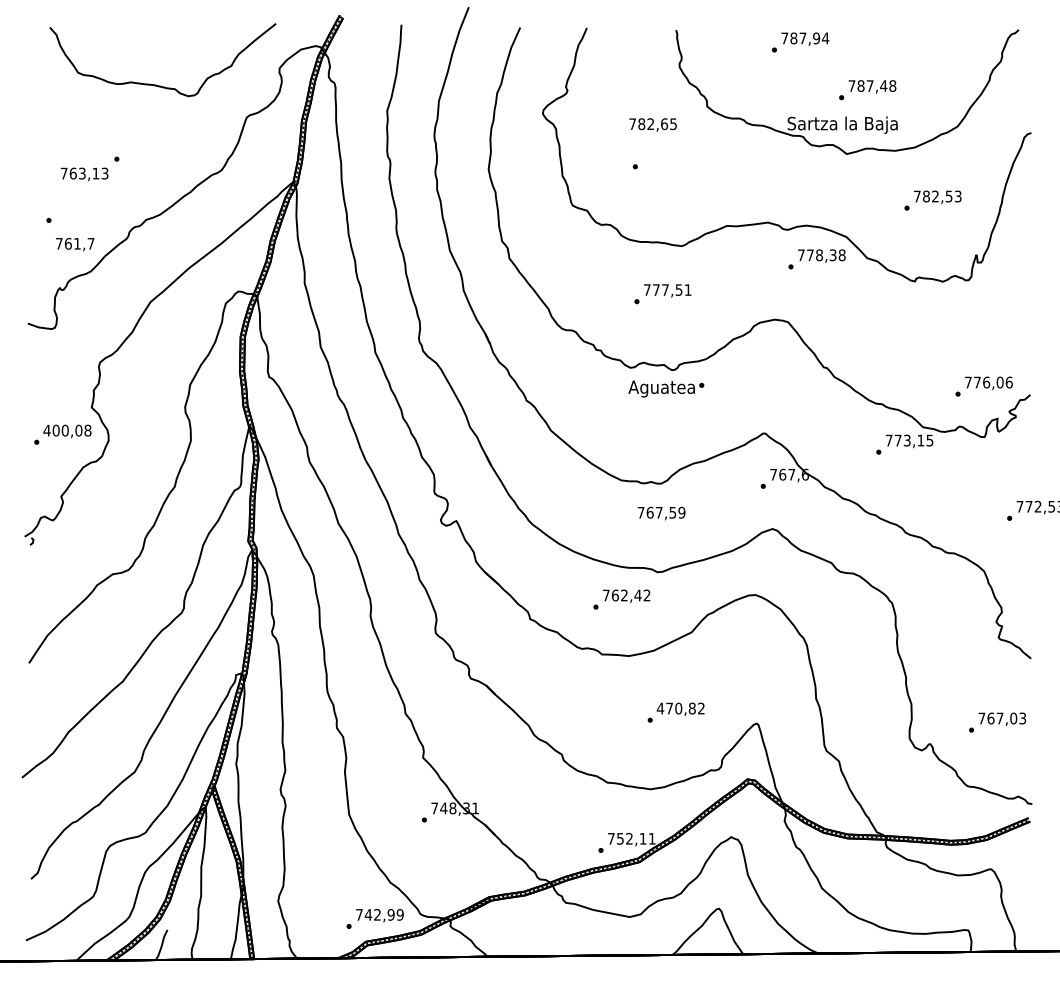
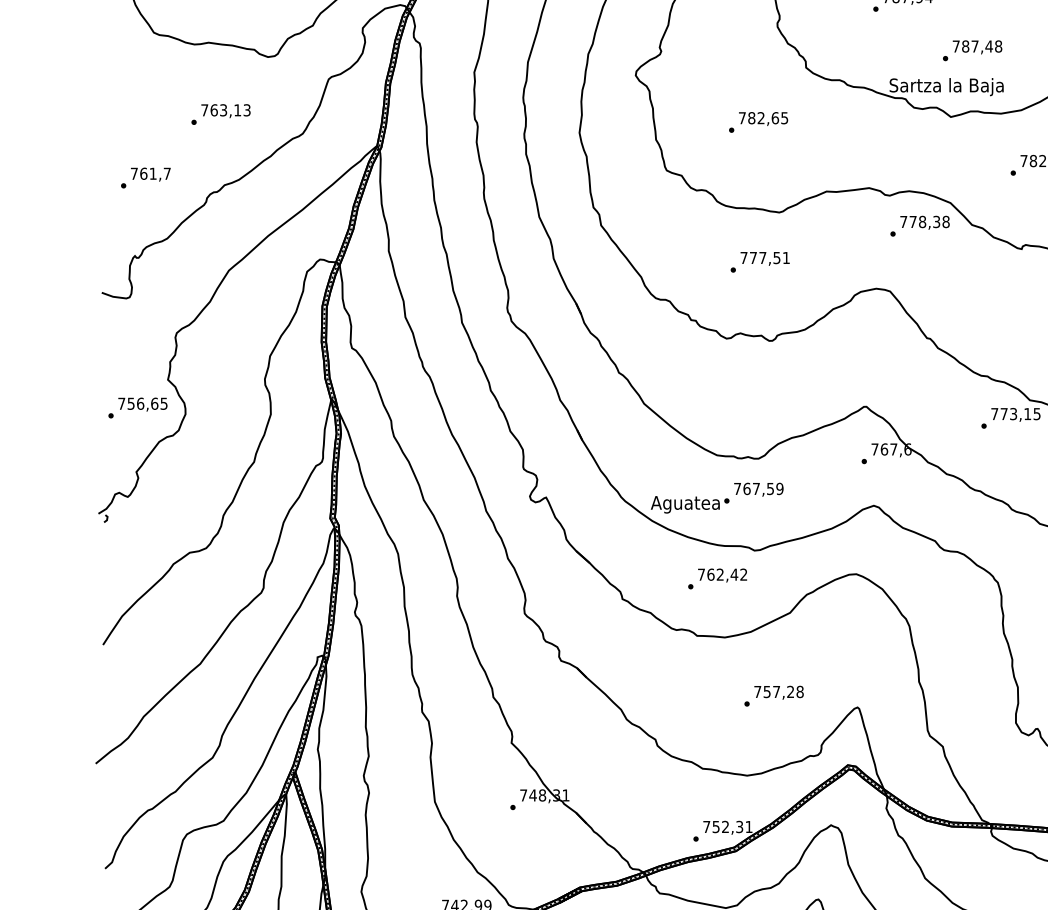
text: (652, 124) -> (762, 118), moved
text: (84, 174) -> (225, 111), moved
text: (75, 244) -> (151, 174), moved
text: (666, 388) -> (690, 504), moved
text: (67, 430) -> (142, 403), 400,08 -> 756,65
text: (680, 708) -> (778, 691), 470,82 -> 757,28
text: (642, 838) -> (739, 826), 752,11 -> 752,31

